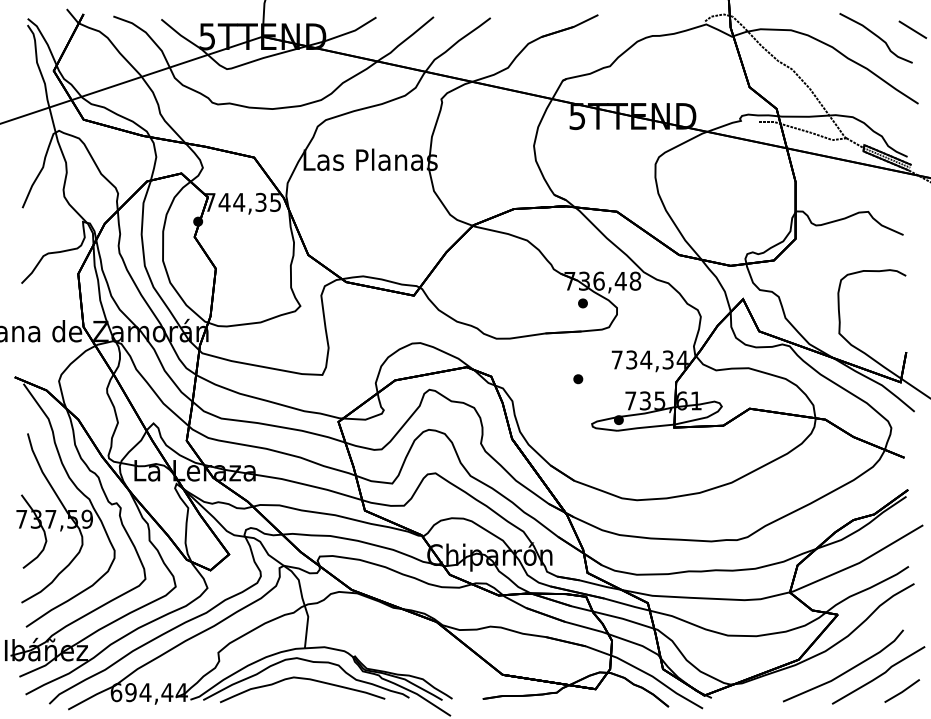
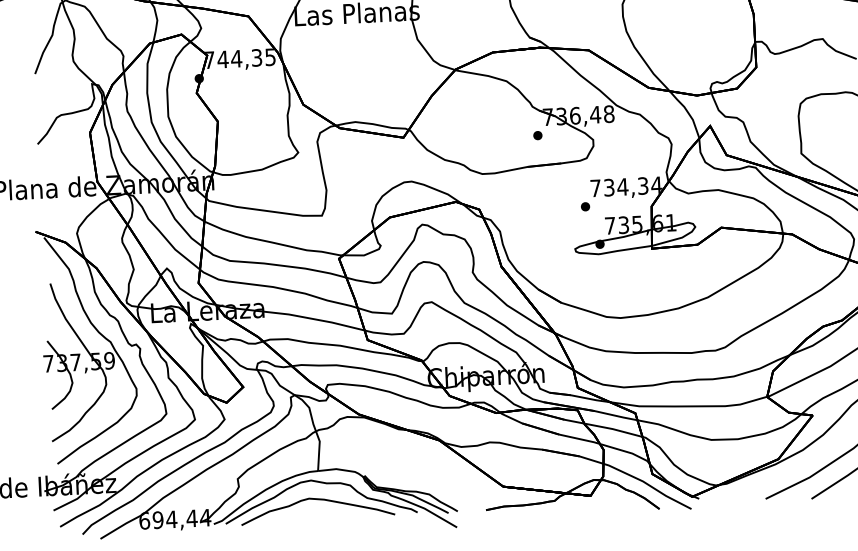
part: (582, 303) -> (537, 135), moved
part: (578, 379) -> (585, 207), moved

